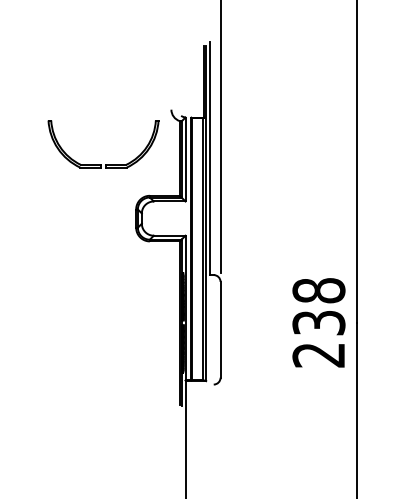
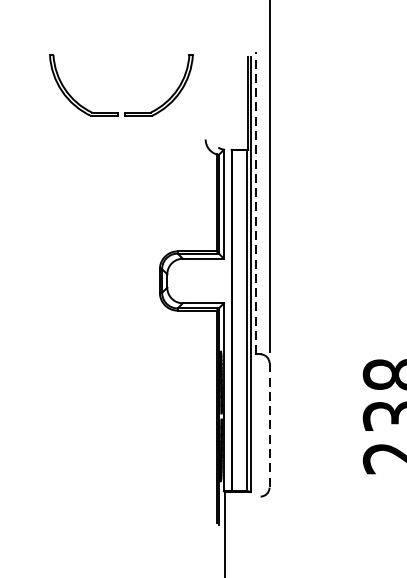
line: (210, 158) -> (256, 202), solid -> dashed
part: (101, 164) -> (118, 112), moved
line: (220, 329) -> (269, 425), solid -> dashed

